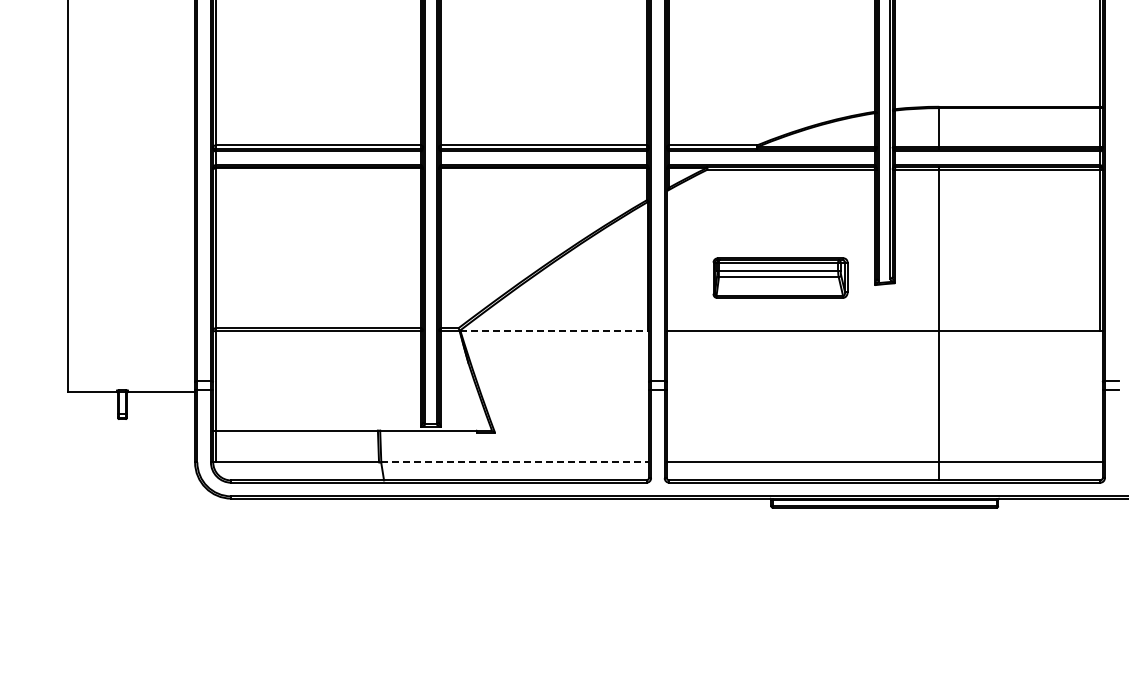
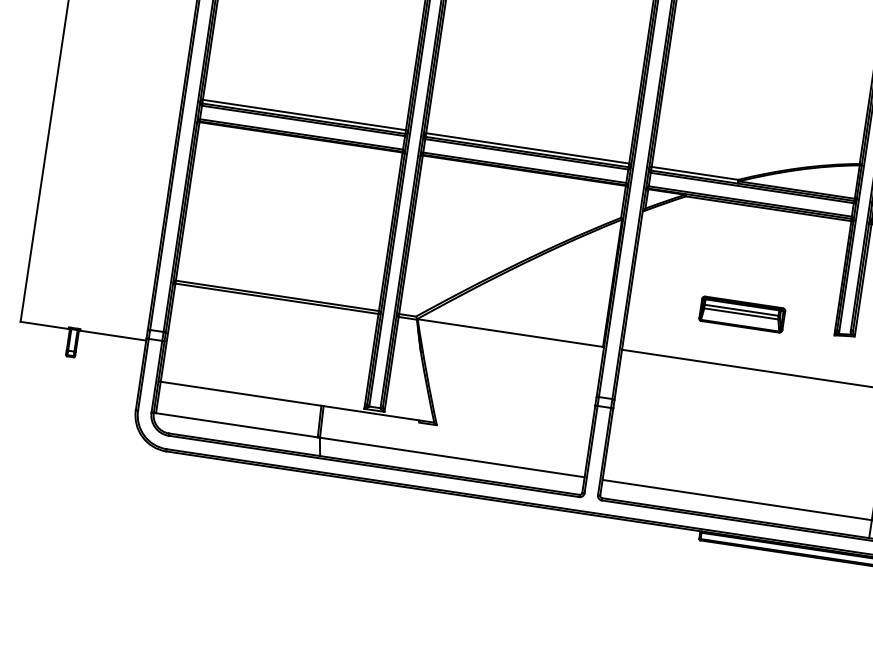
part: (780, 278) -> (742, 314), size x0.62
line: (554, 330) -> (510, 332), dashed -> solid
line: (515, 462) -> (452, 457), dashed -> solid

